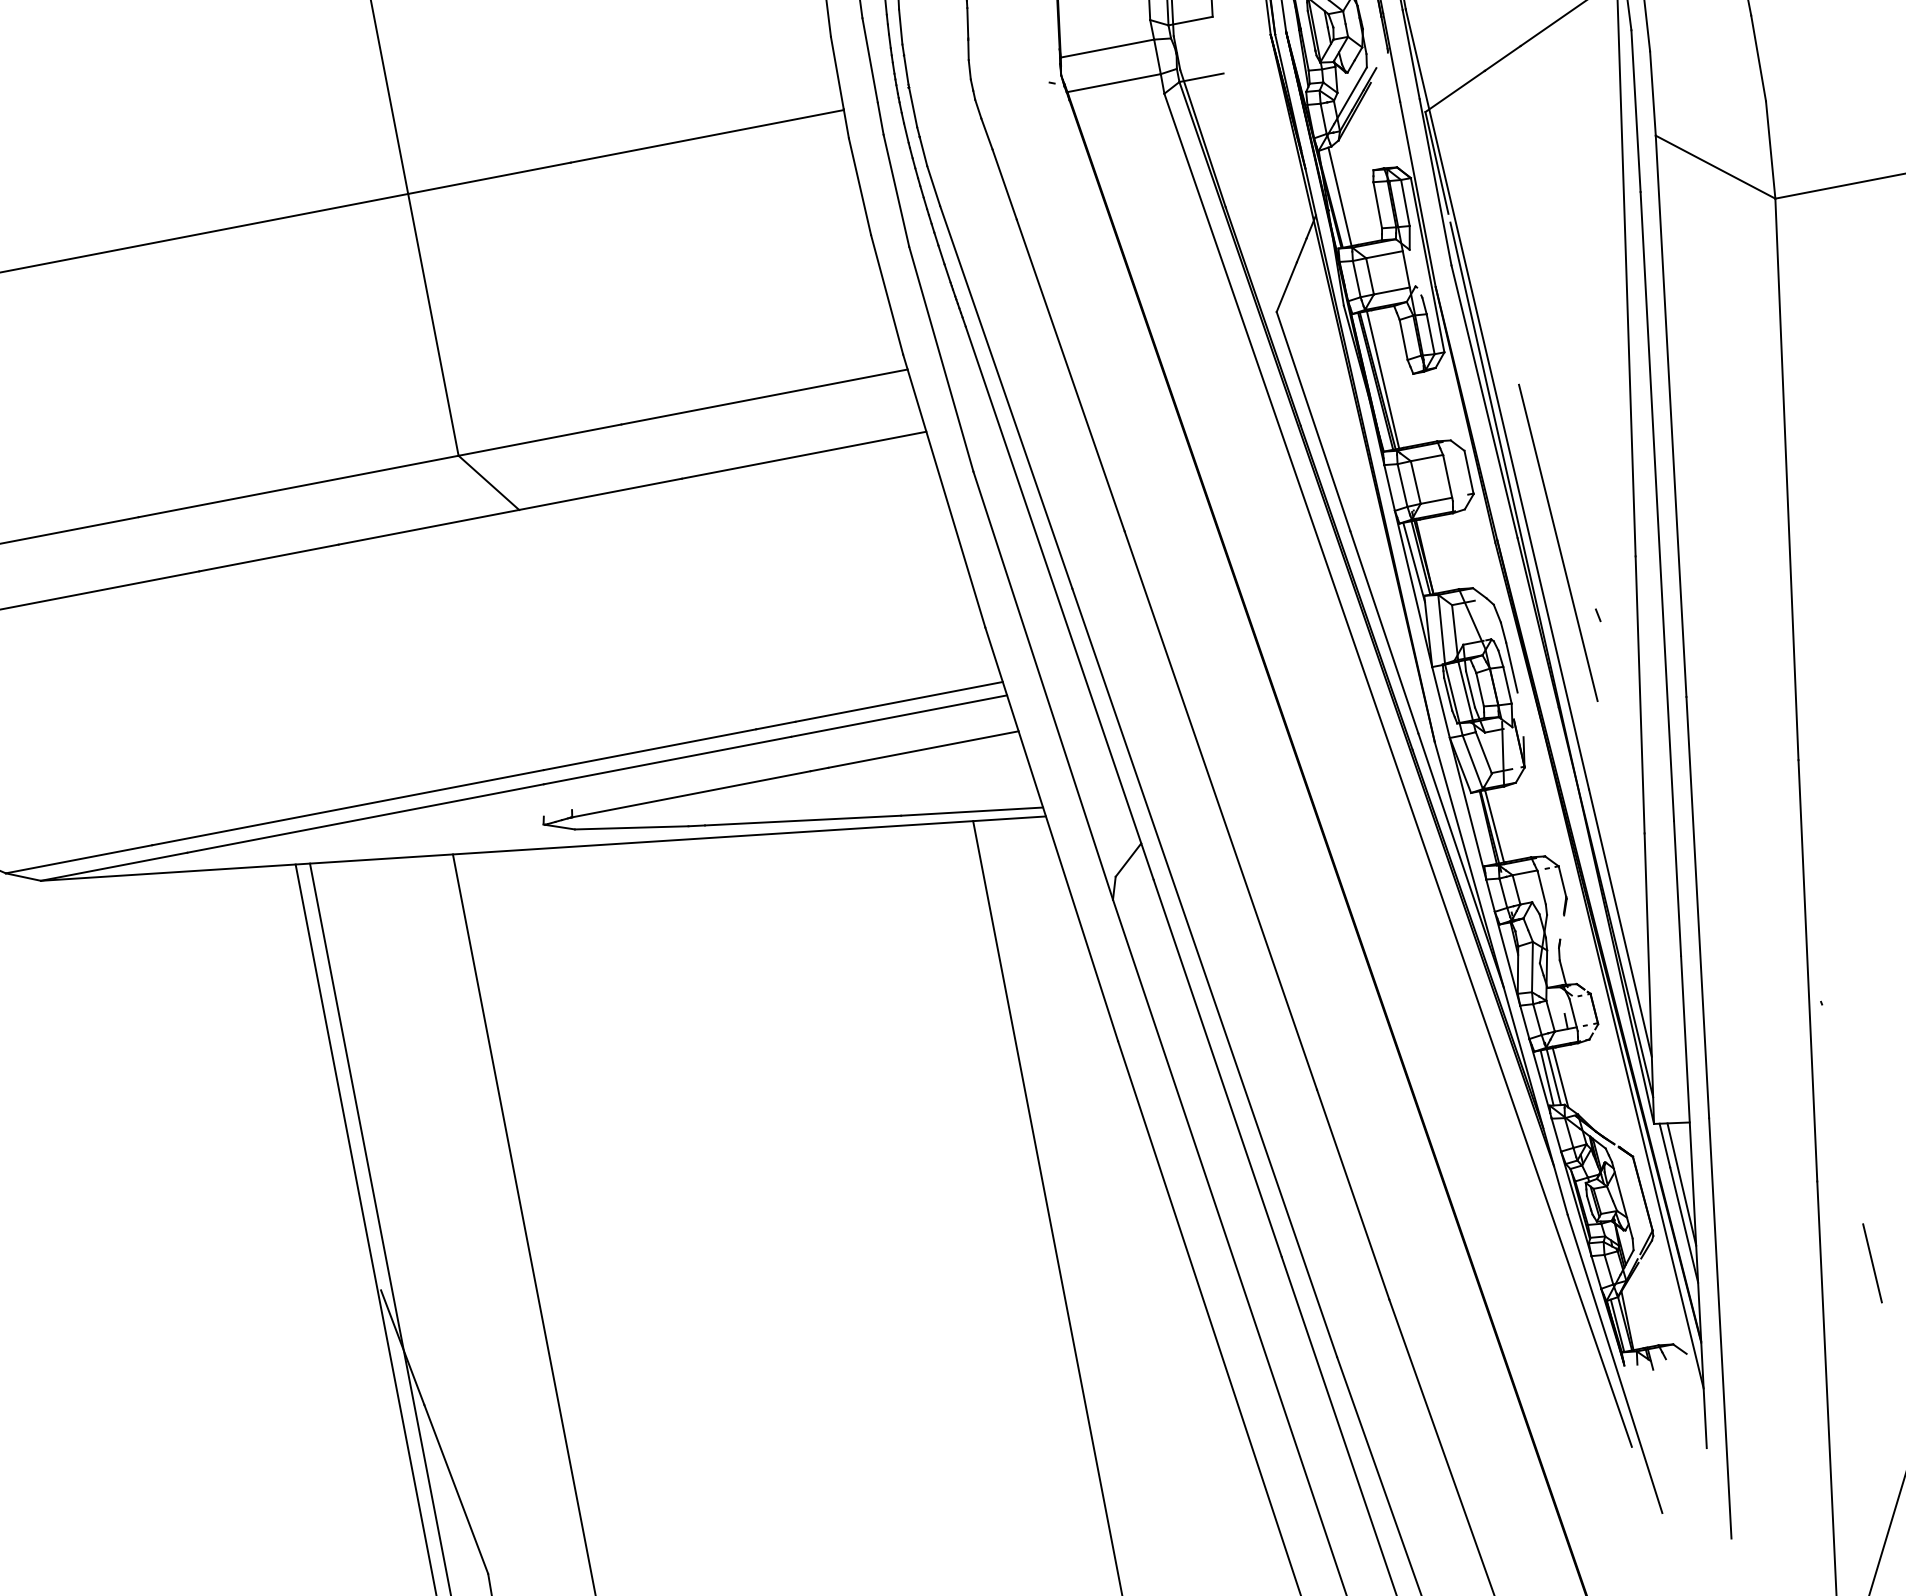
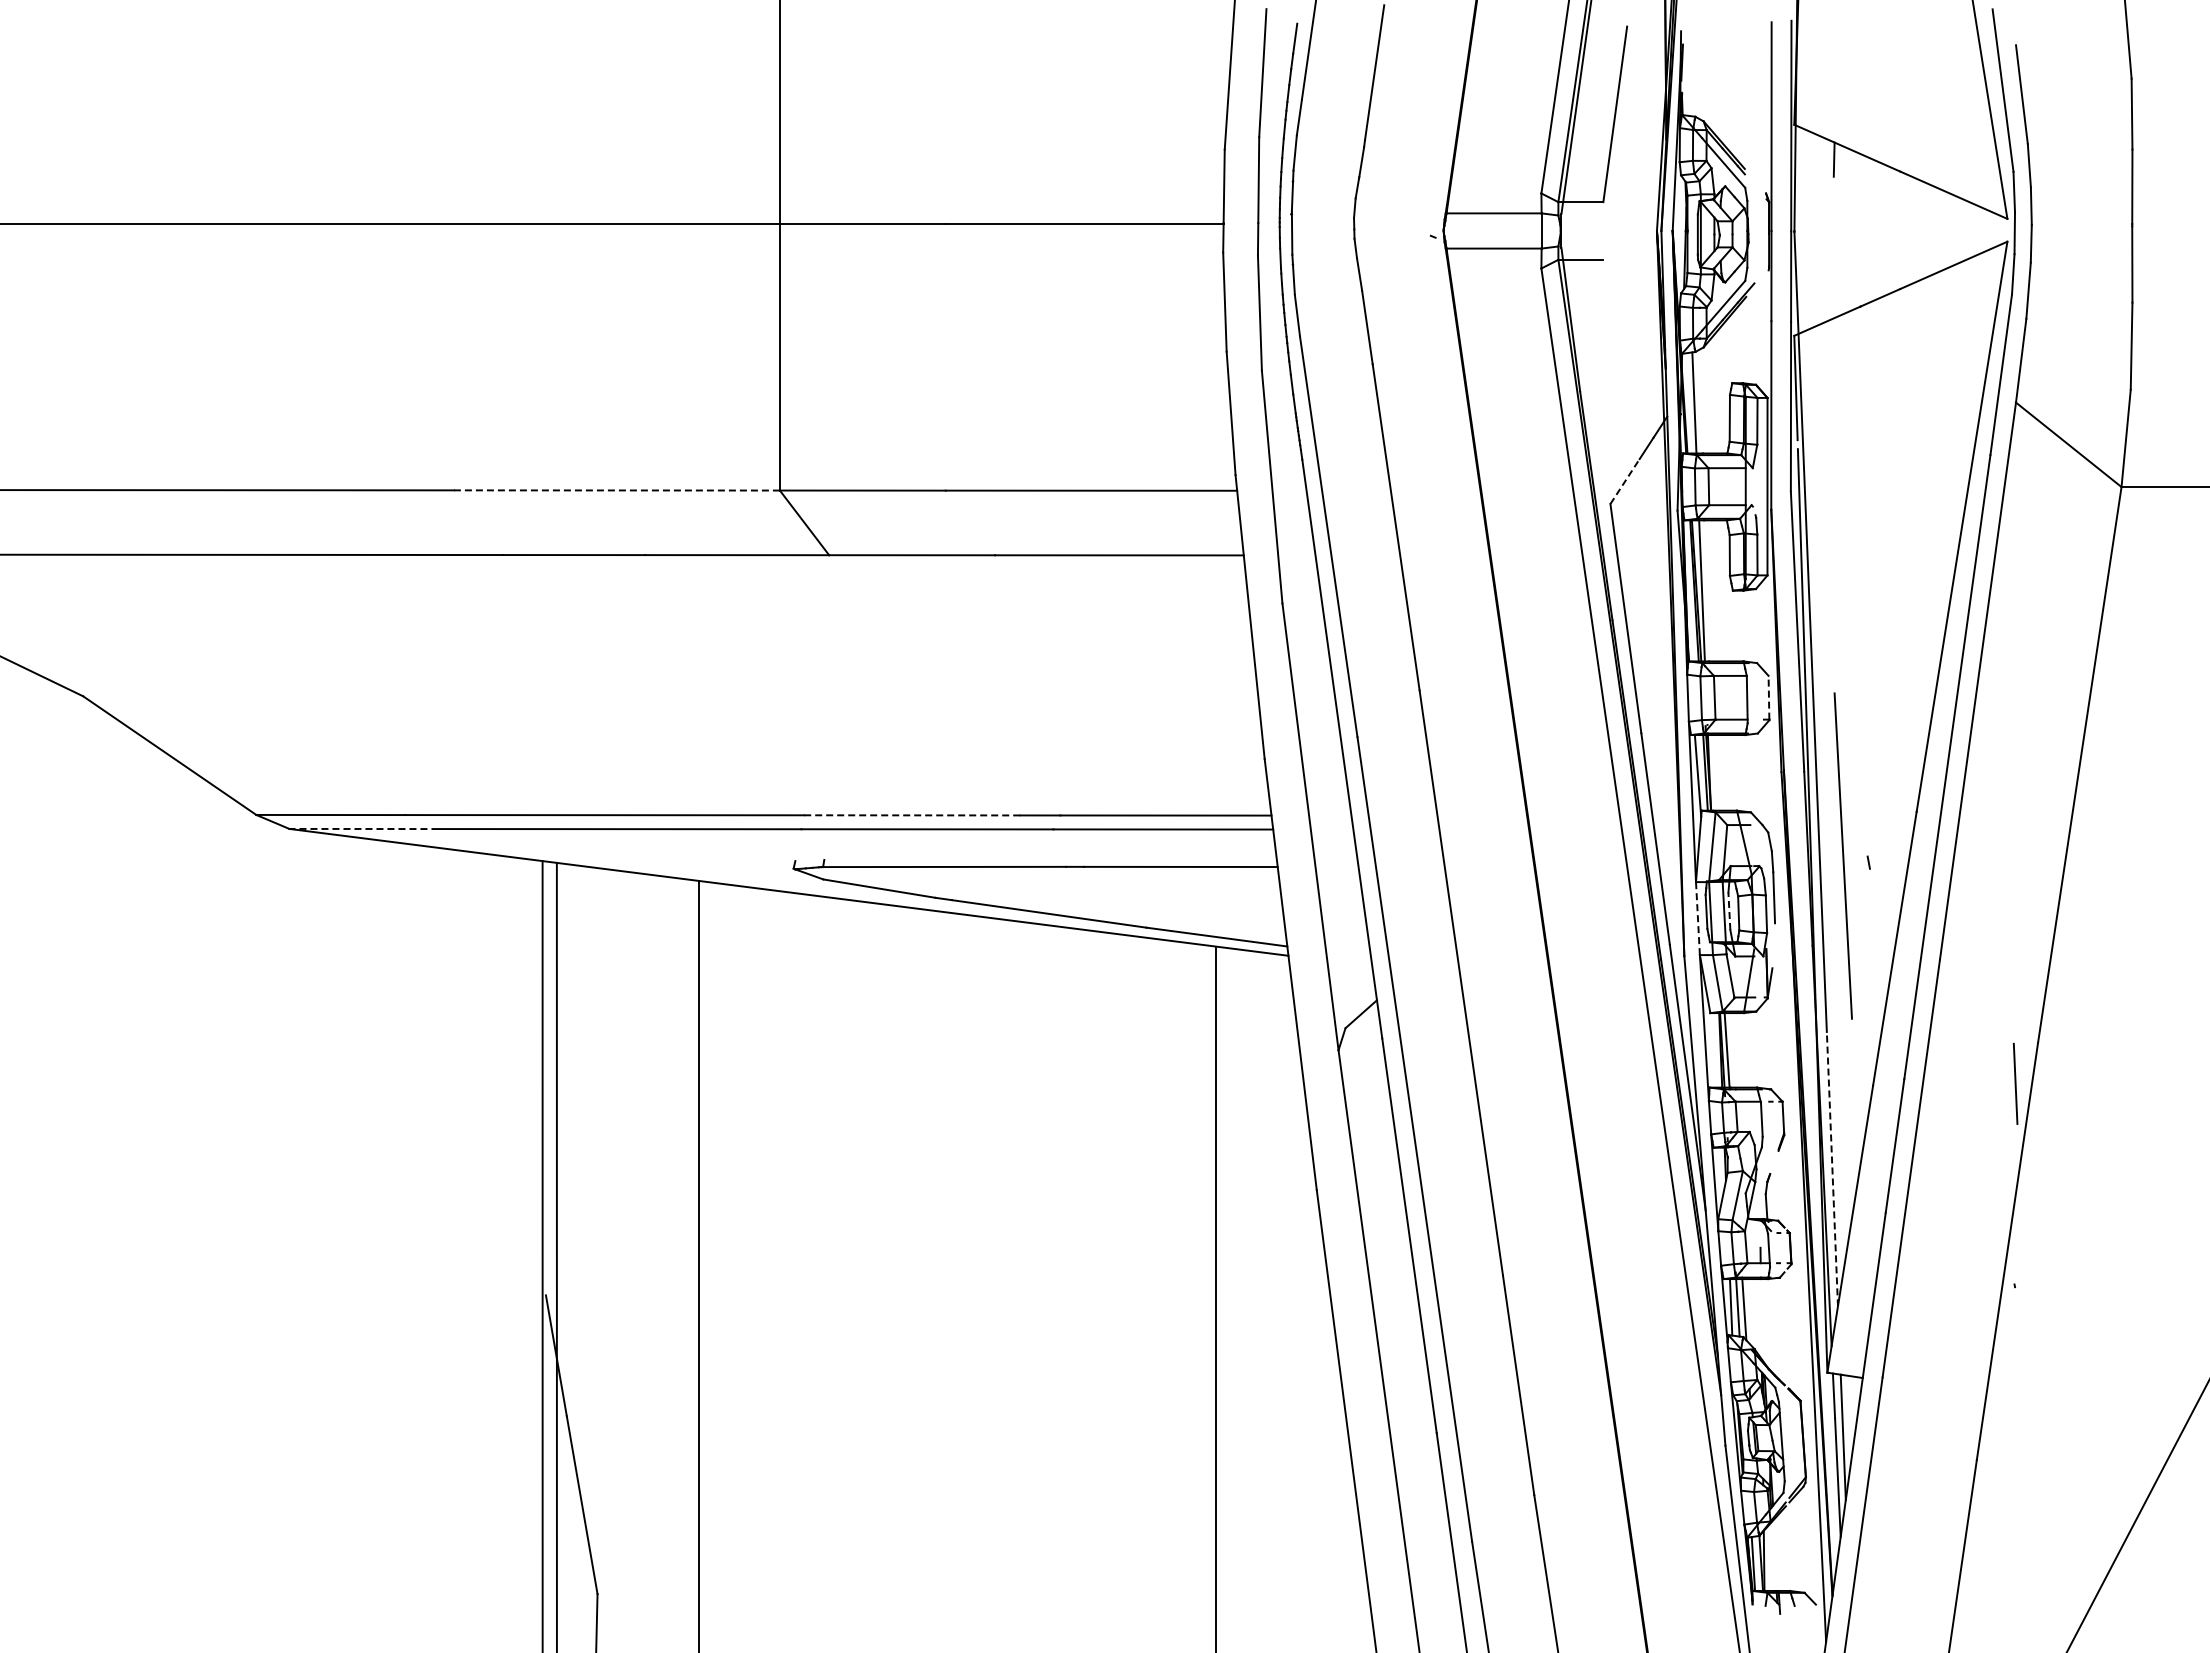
line: (1287, 286) -> (1625, 481), solid -> dashed
line: (1468, 472) -> (1768, 697), solid -> dashed
line: (299, 486) -> (617, 490), solid -> dashed
line: (1557, 542) -> (1842, 855), moved
line: (1470, 689) -> (1729, 911), solid -> dashed
line: (1440, 702) -> (1697, 918), solid -> dashed
line: (650, 749) -> (912, 815), solid -> dashed
line: (113, 866) -> (363, 828), solid -> dashed
line: (1620, 922) -> (1832, 1168), solid -> dashed
line: (1872, 1262) -> (2015, 1083), moved

